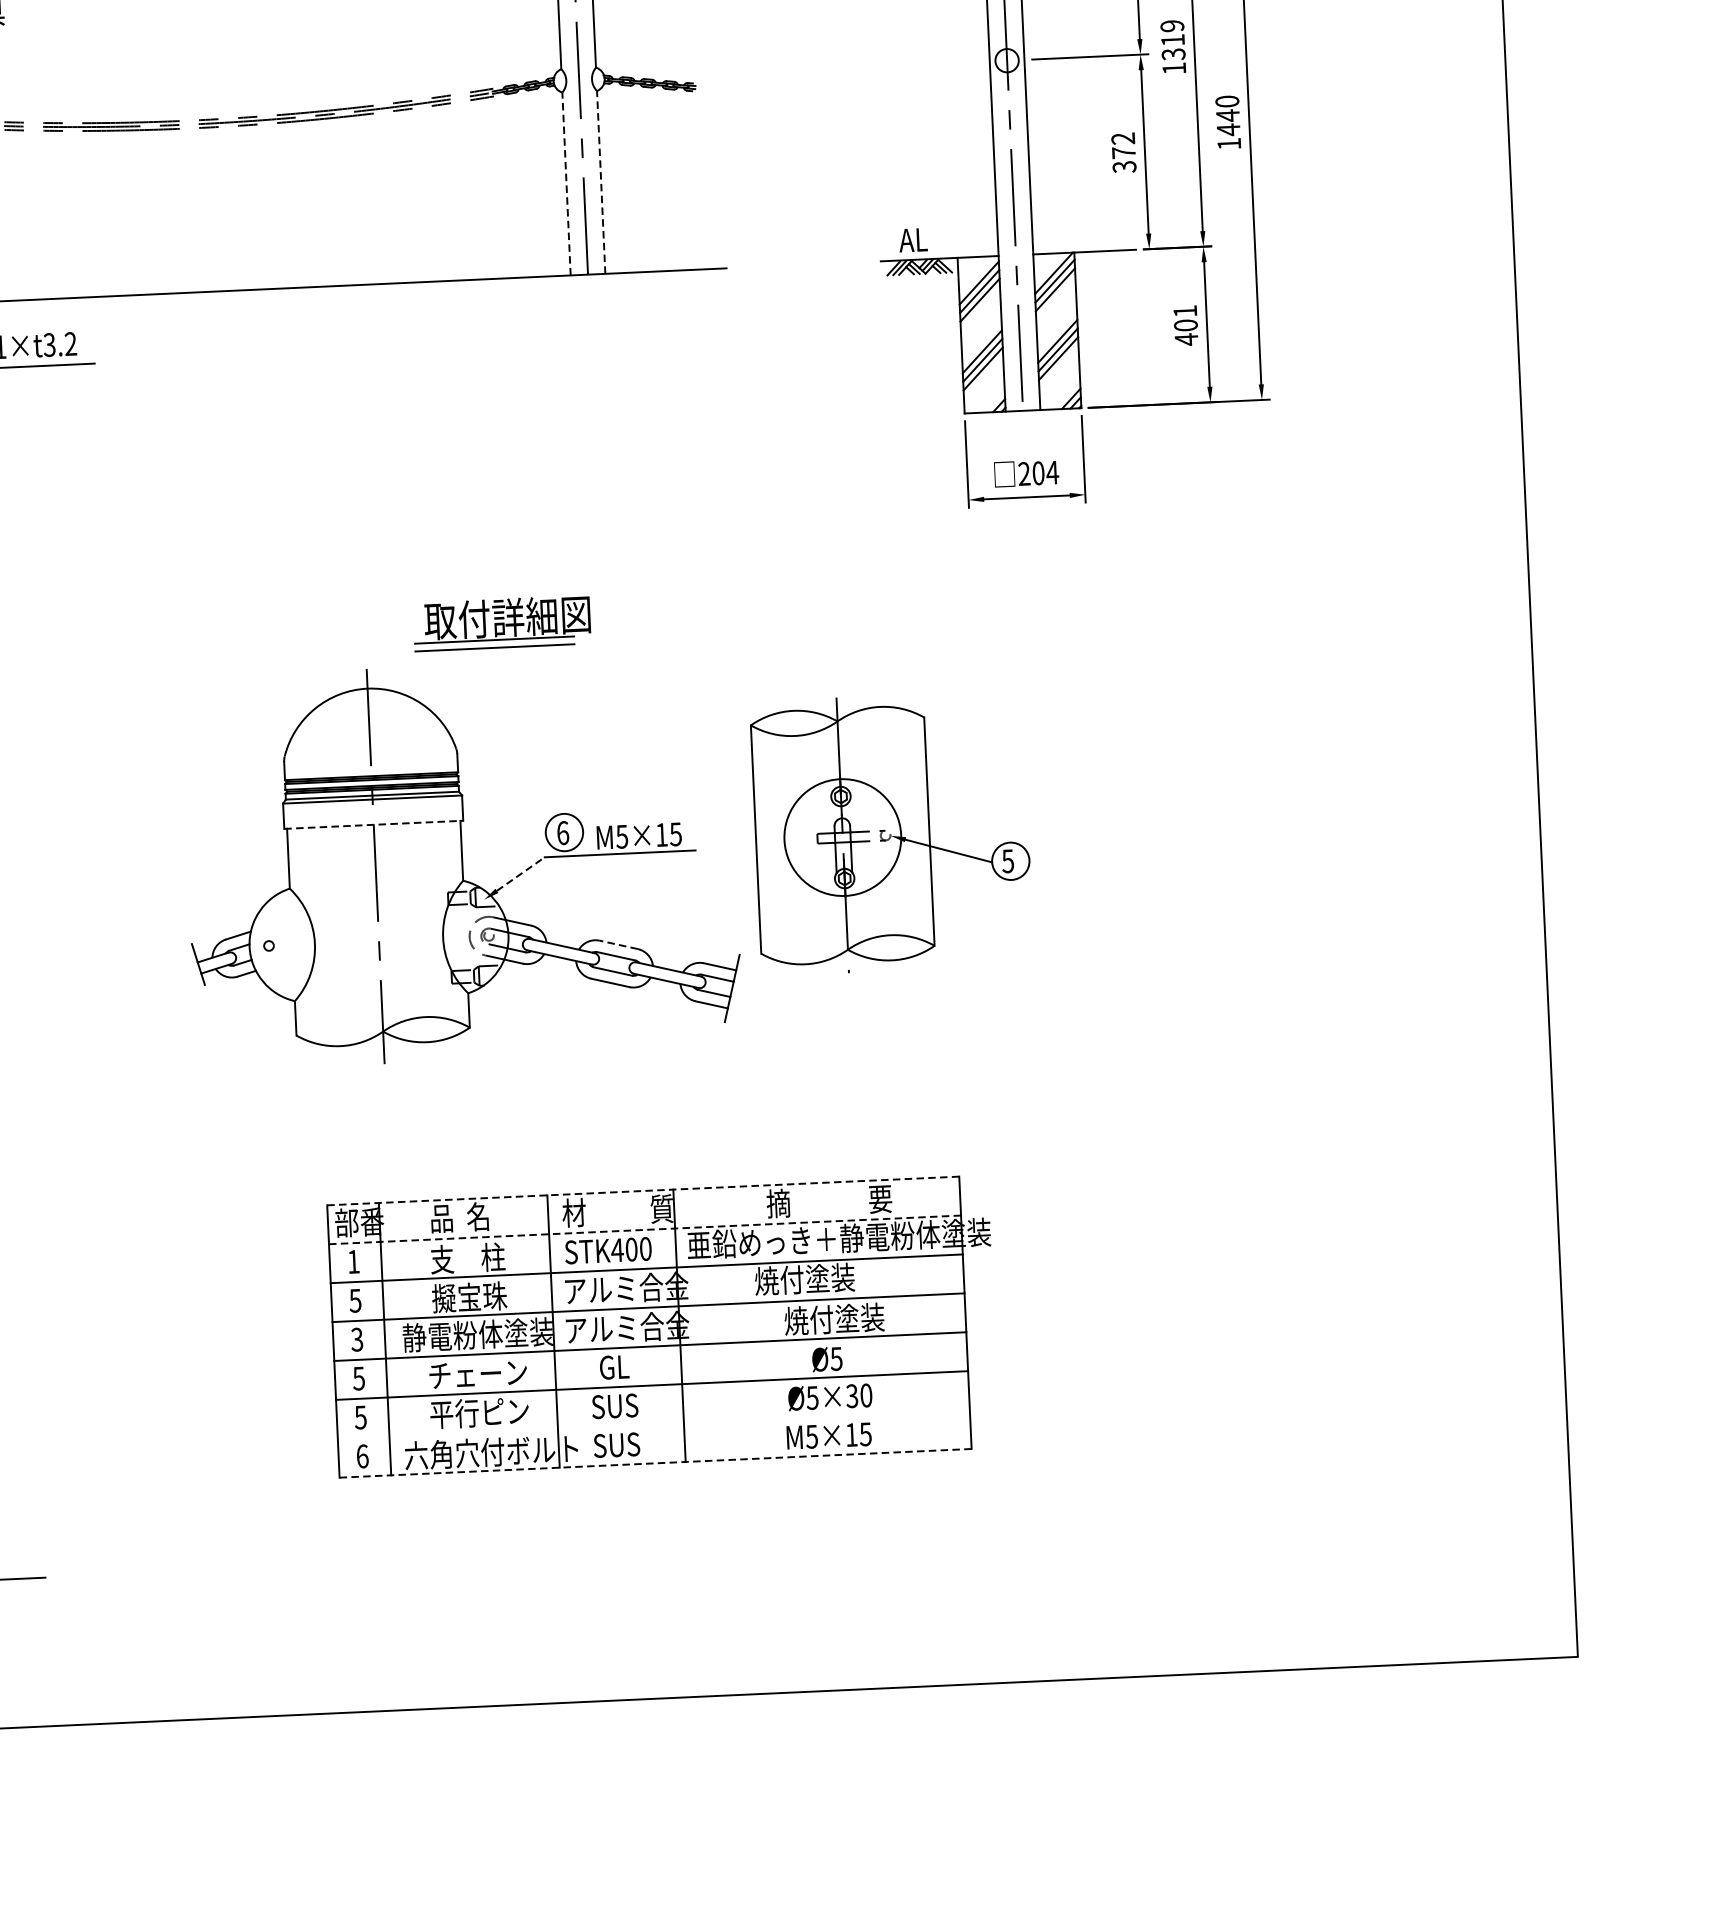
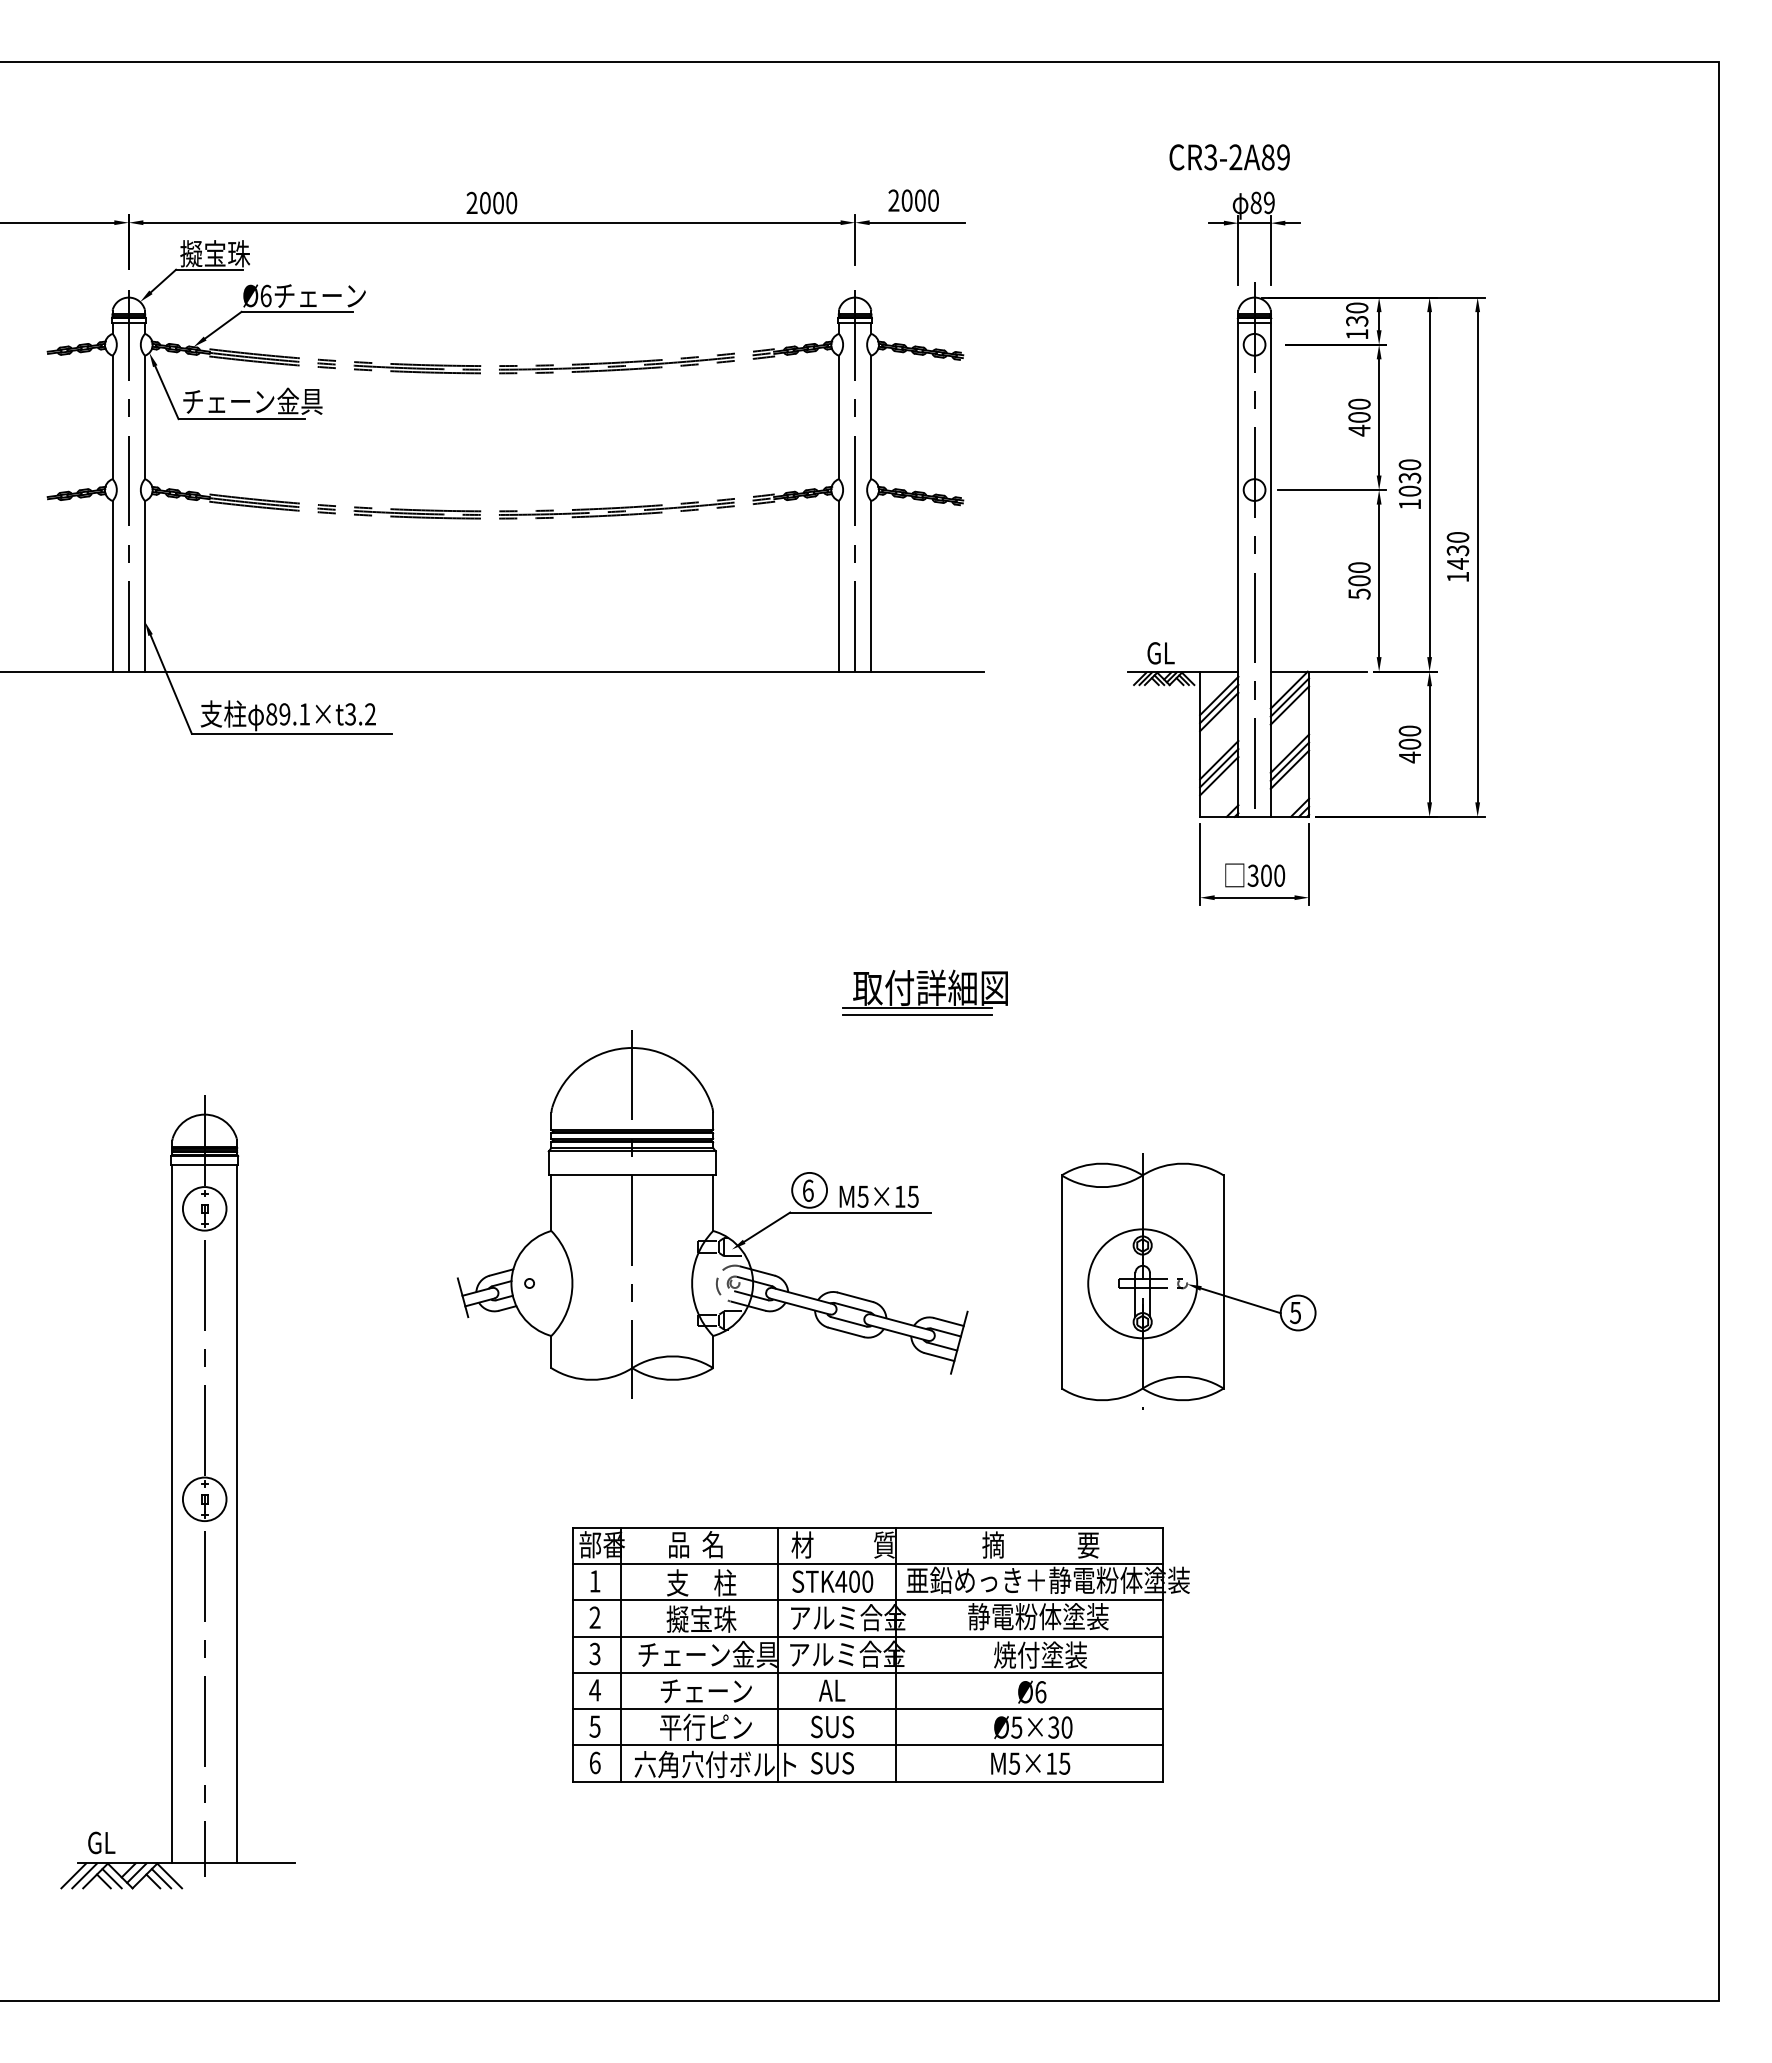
text: (1172, 39) -> (1409, 477), 1319 -> 1030
text: (1227, 115) -> (1457, 550), 1440 -> 1430
text: (1123, 152) -> (1359, 580), 372 -> 500
line: (601, 181) -> (871, 585), dashed -> solid
line: (566, 183) -> (838, 585), dashed -> solid
text: (914, 240) -> (1160, 653), AL -> GL
text: (1184, 310) -> (1409, 730), 401 -> 400
text: (1038, 473) -> (1266, 875), 204 -> 300
part: (501, 623) -> (924, 992), moved
line: (374, 825) -> (632, 1175), dashed -> solid
part: (891, 832) -> (1188, 1281), moved
line: (521, 873) -> (767, 1226), dashed -> solid
line: (617, 945) -> (854, 1297), dashed -> solid
line: (642, 1190) -> (867, 1527), dashed -> solid
line: (644, 1229) -> (867, 1563), dashed -> solid
text: (830, 1277) -> (1038, 1616), 焼付塗装 -> 静電粉体塗装
text: (354, 1300) -> (594, 1617), 5 -> 2
text: (476, 1334) -> (706, 1654), 静電粉体塗装 -> チェーン金具
text: (836, 1359) -> (1040, 1692), Ø5 -> Ø6
text: (613, 1367) -> (832, 1690), GL -> AL
text: (358, 1378) -> (594, 1690), 5 -> 4
line: (653, 1424) -> (867, 1745), added
line: (655, 1463) -> (867, 1781), dashed -> solid

